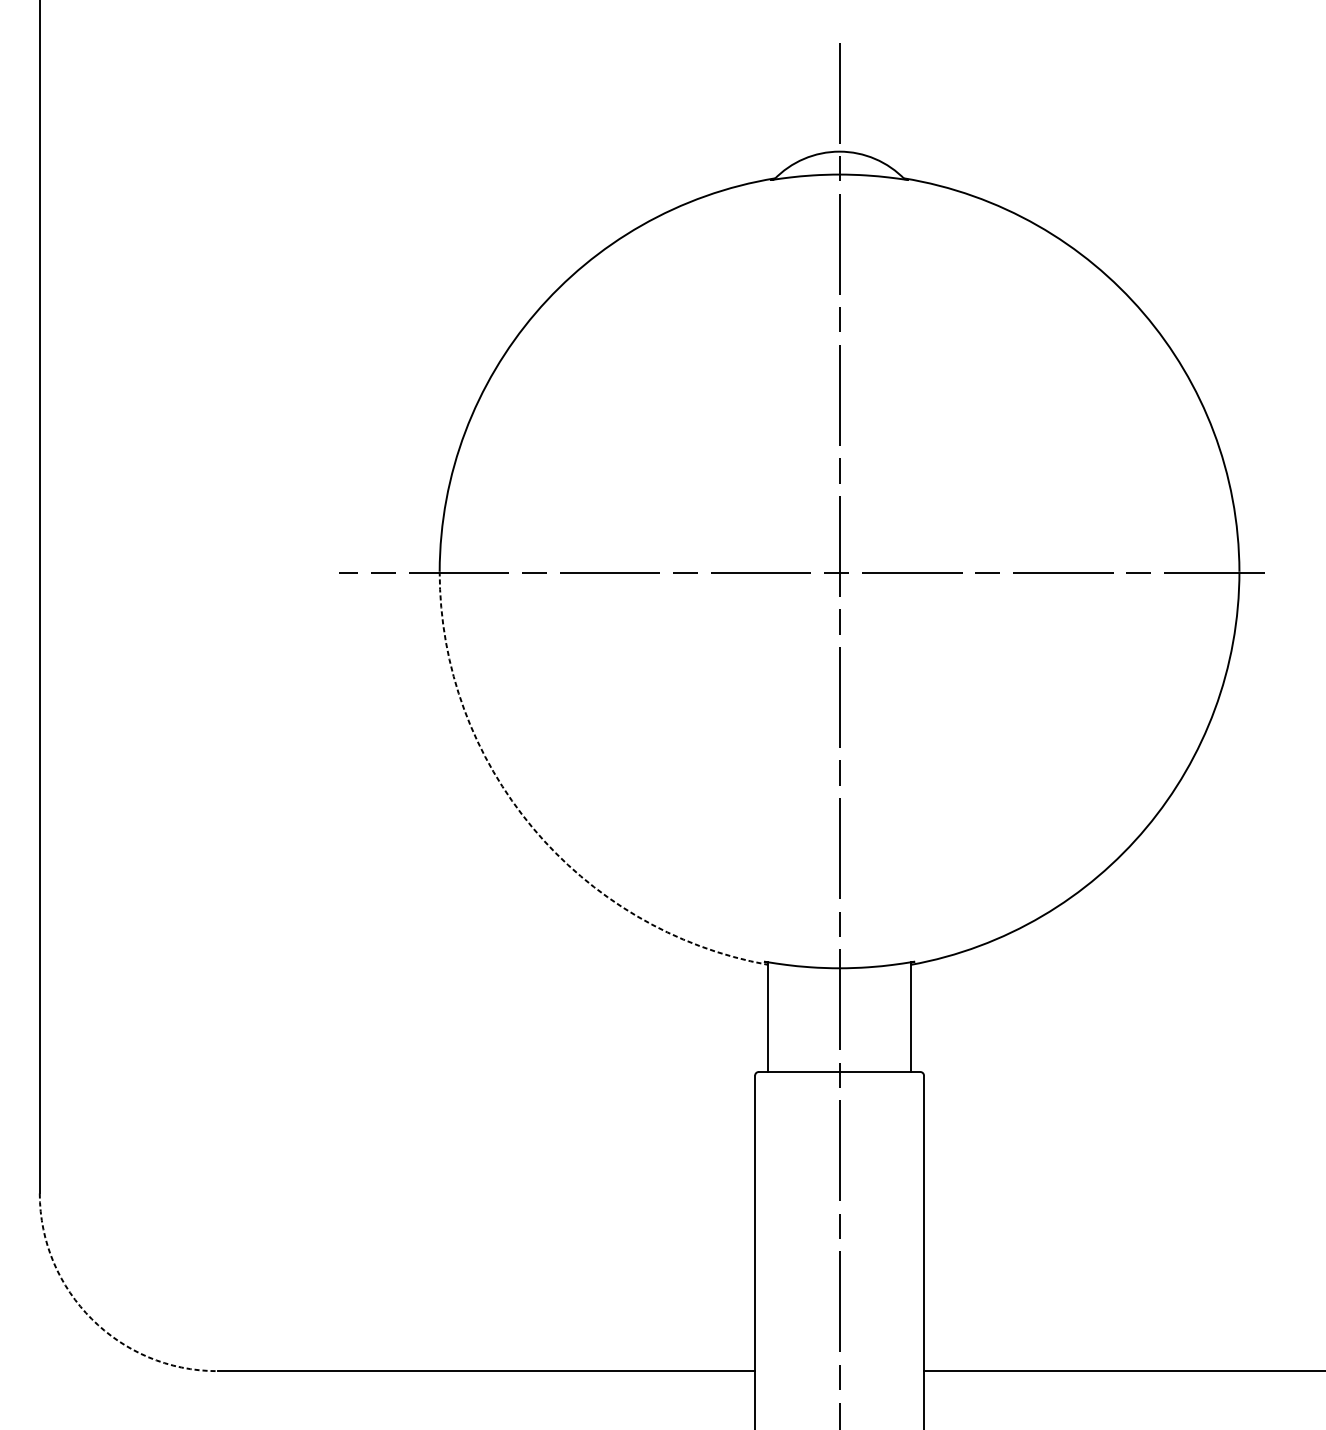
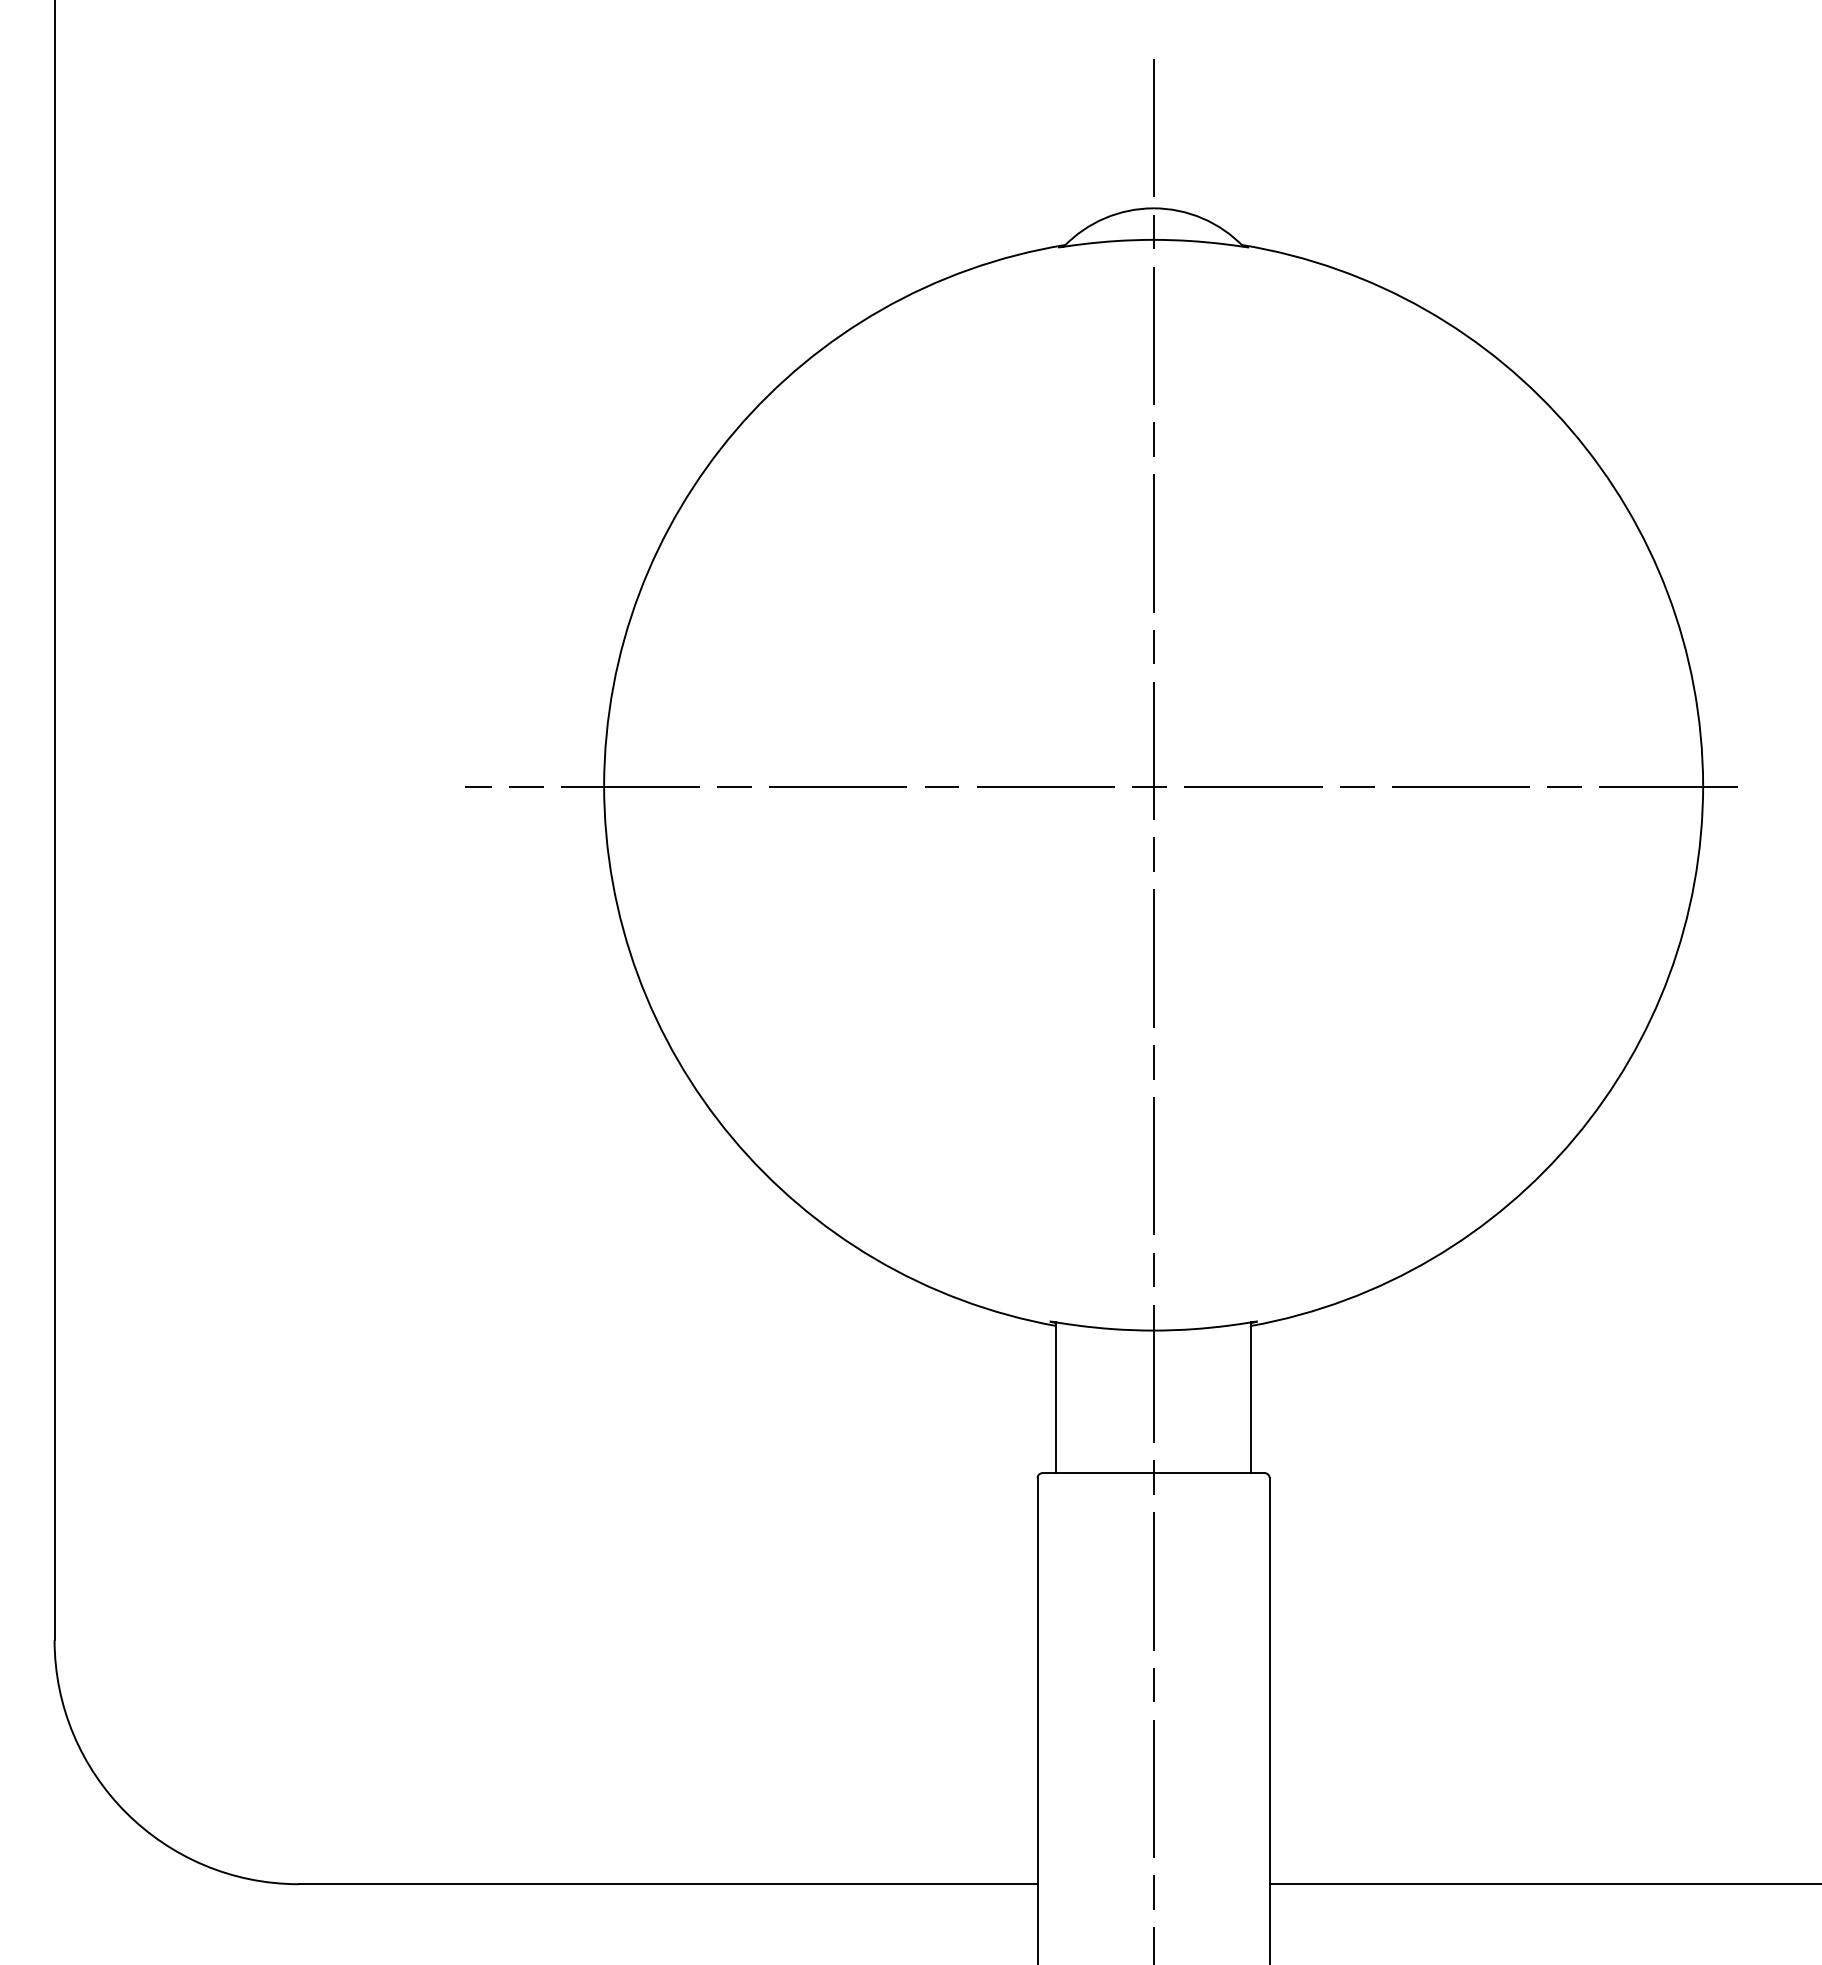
arc: (532, 827) -> (731, 1137), dashed -> solid
arc: (92, 1318) -> (126, 1812), dashed -> solid

